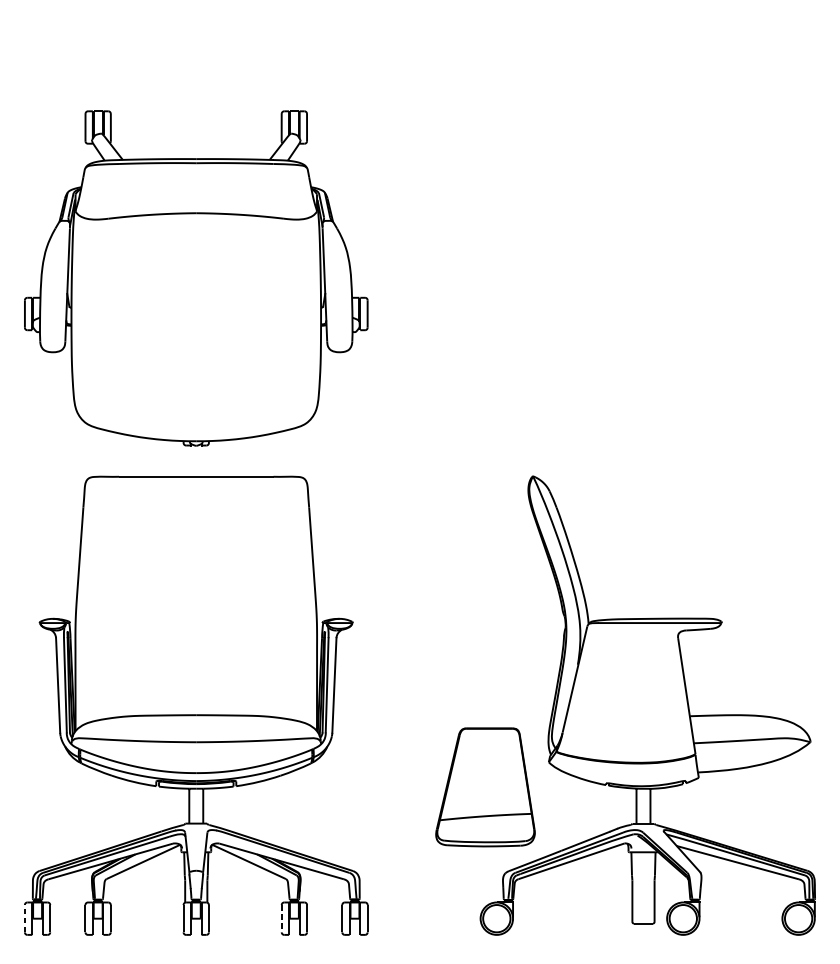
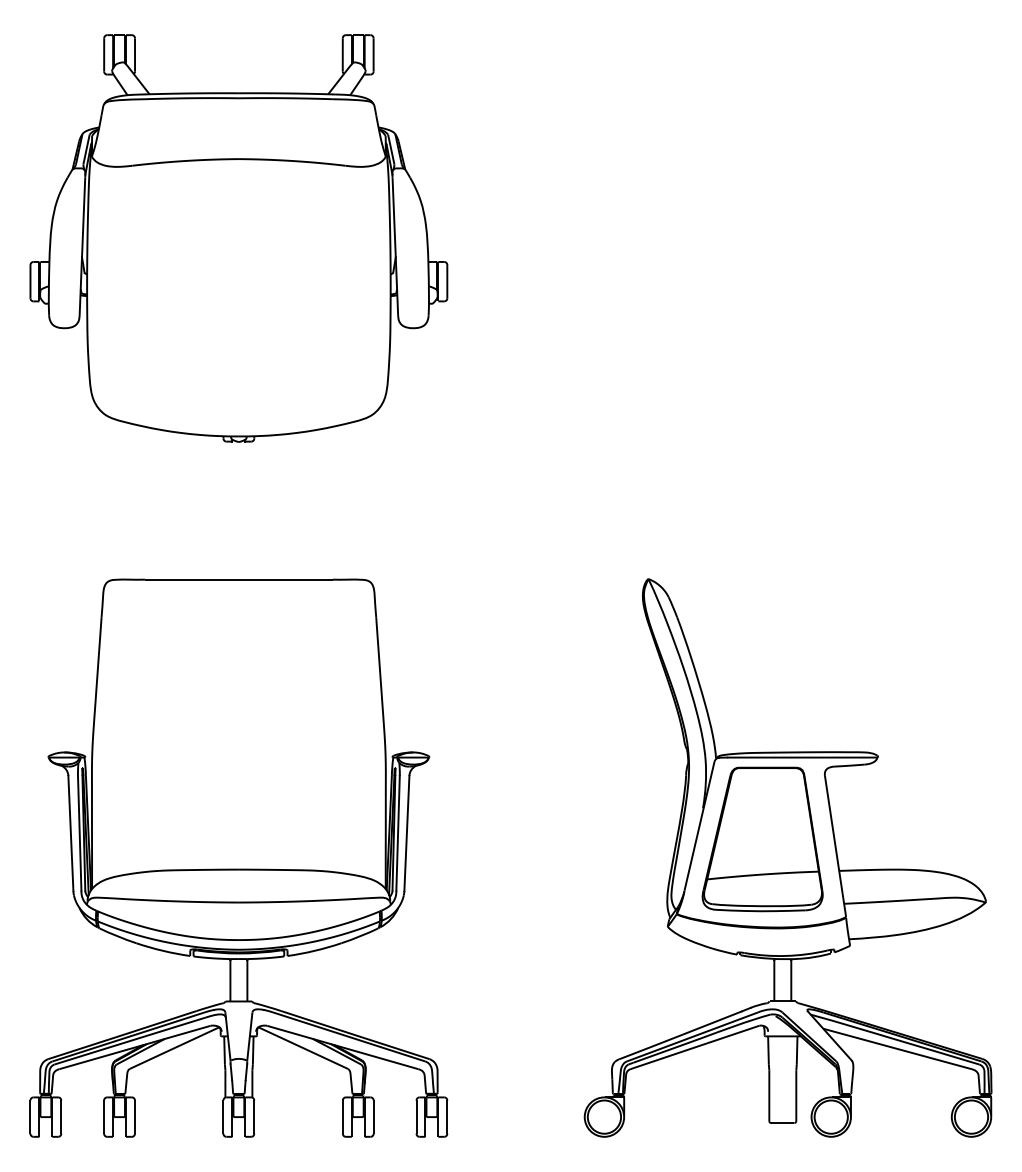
part: (195, 278) -> (238, 238), moved
part: (485, 787) -> (762, 839), moved
line: (24, 918) -> (30, 1117), dashed -> solid
line: (281, 918) -> (342, 1117), dashed -> solid

